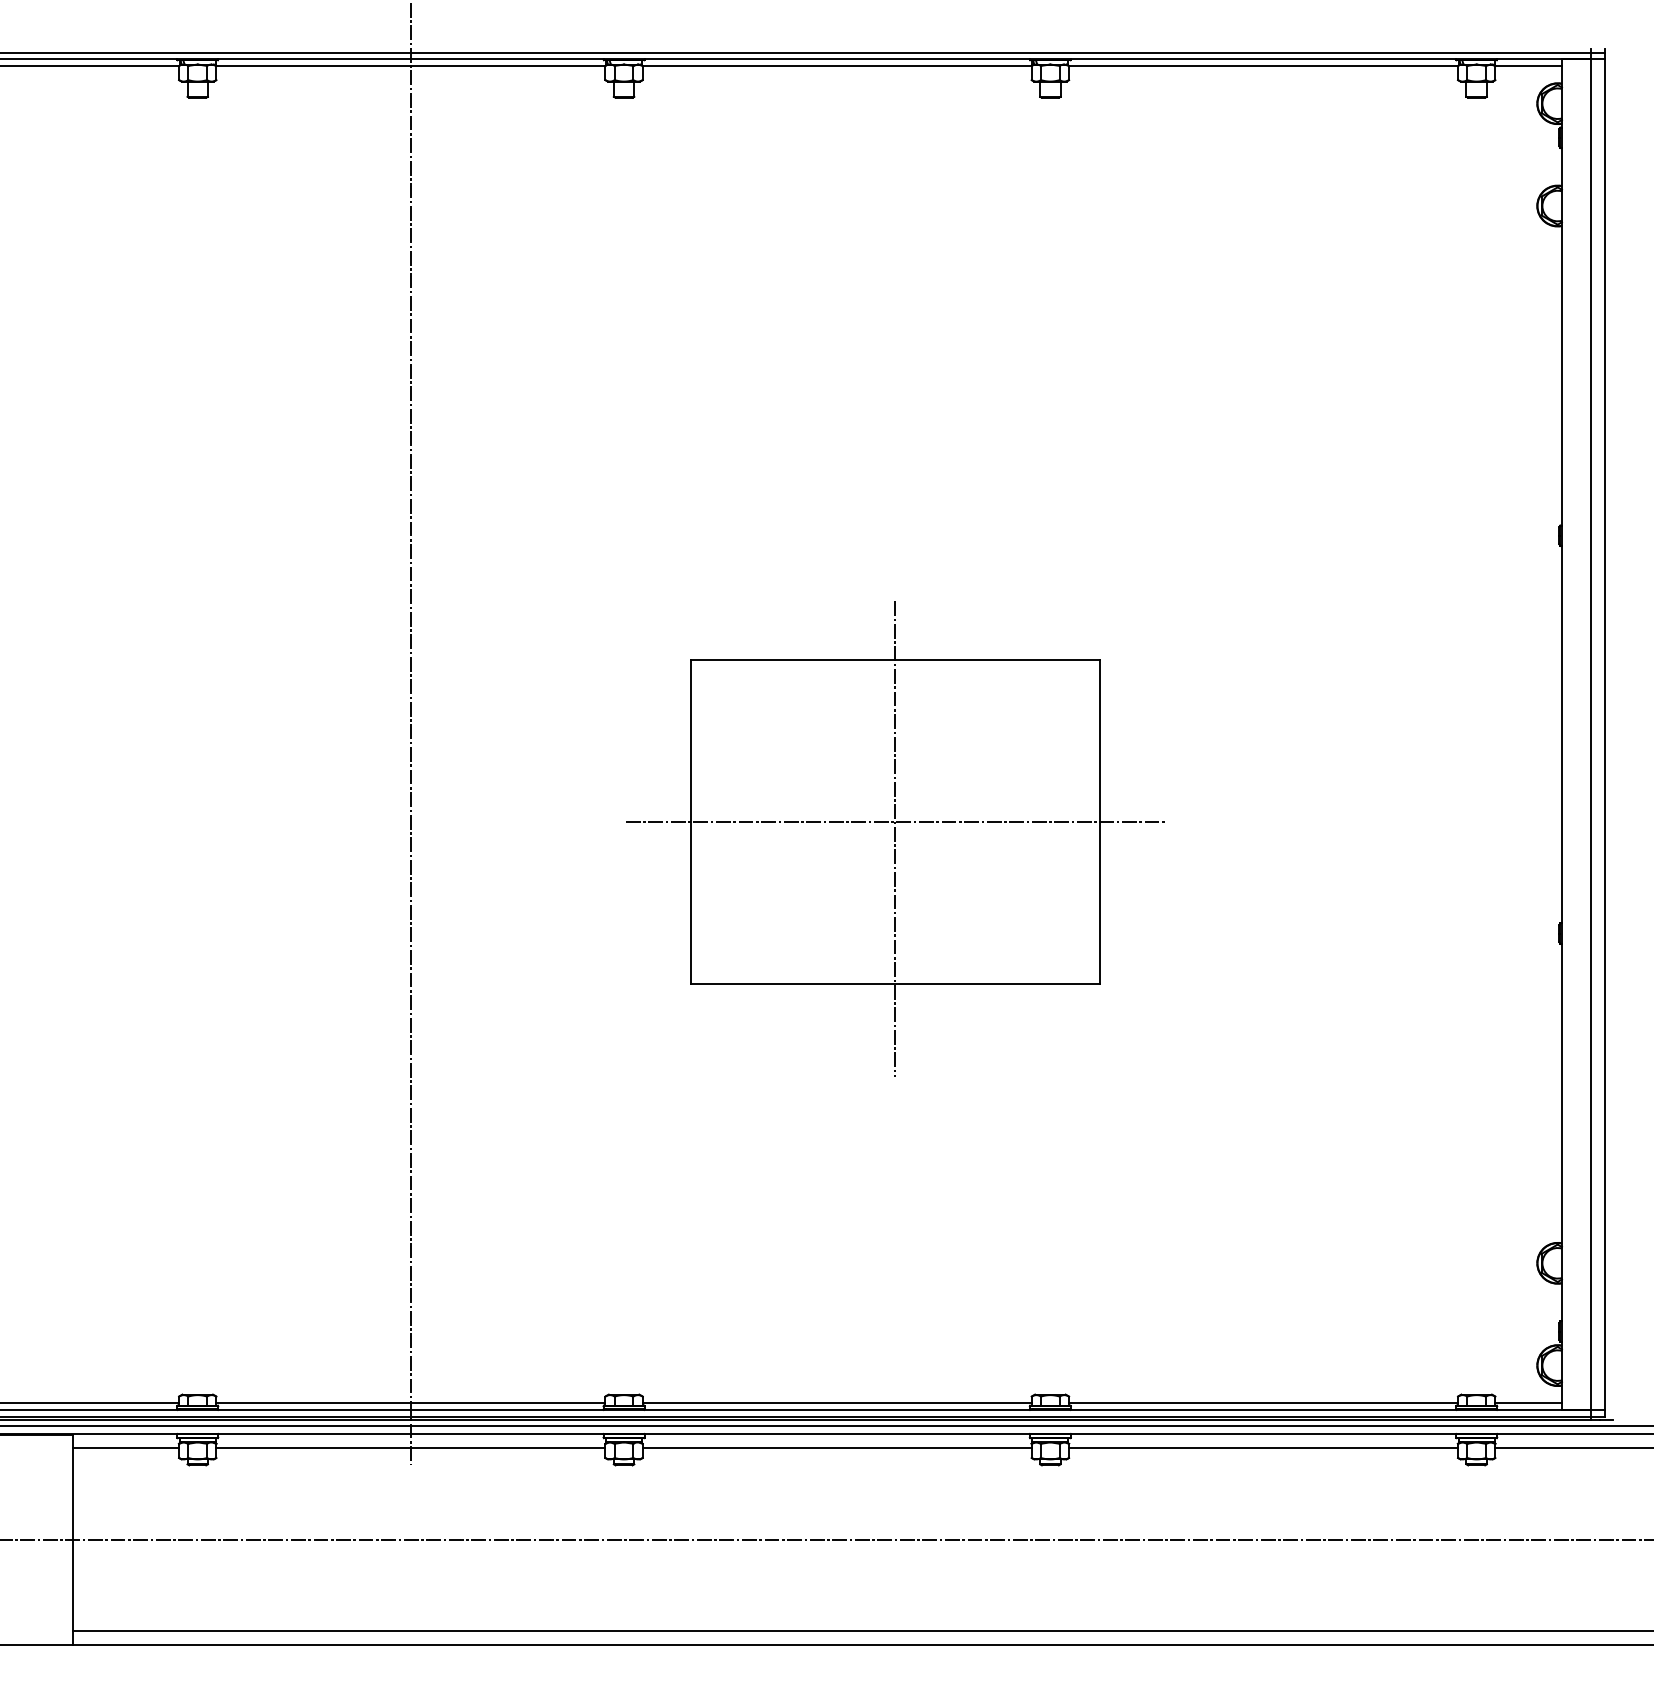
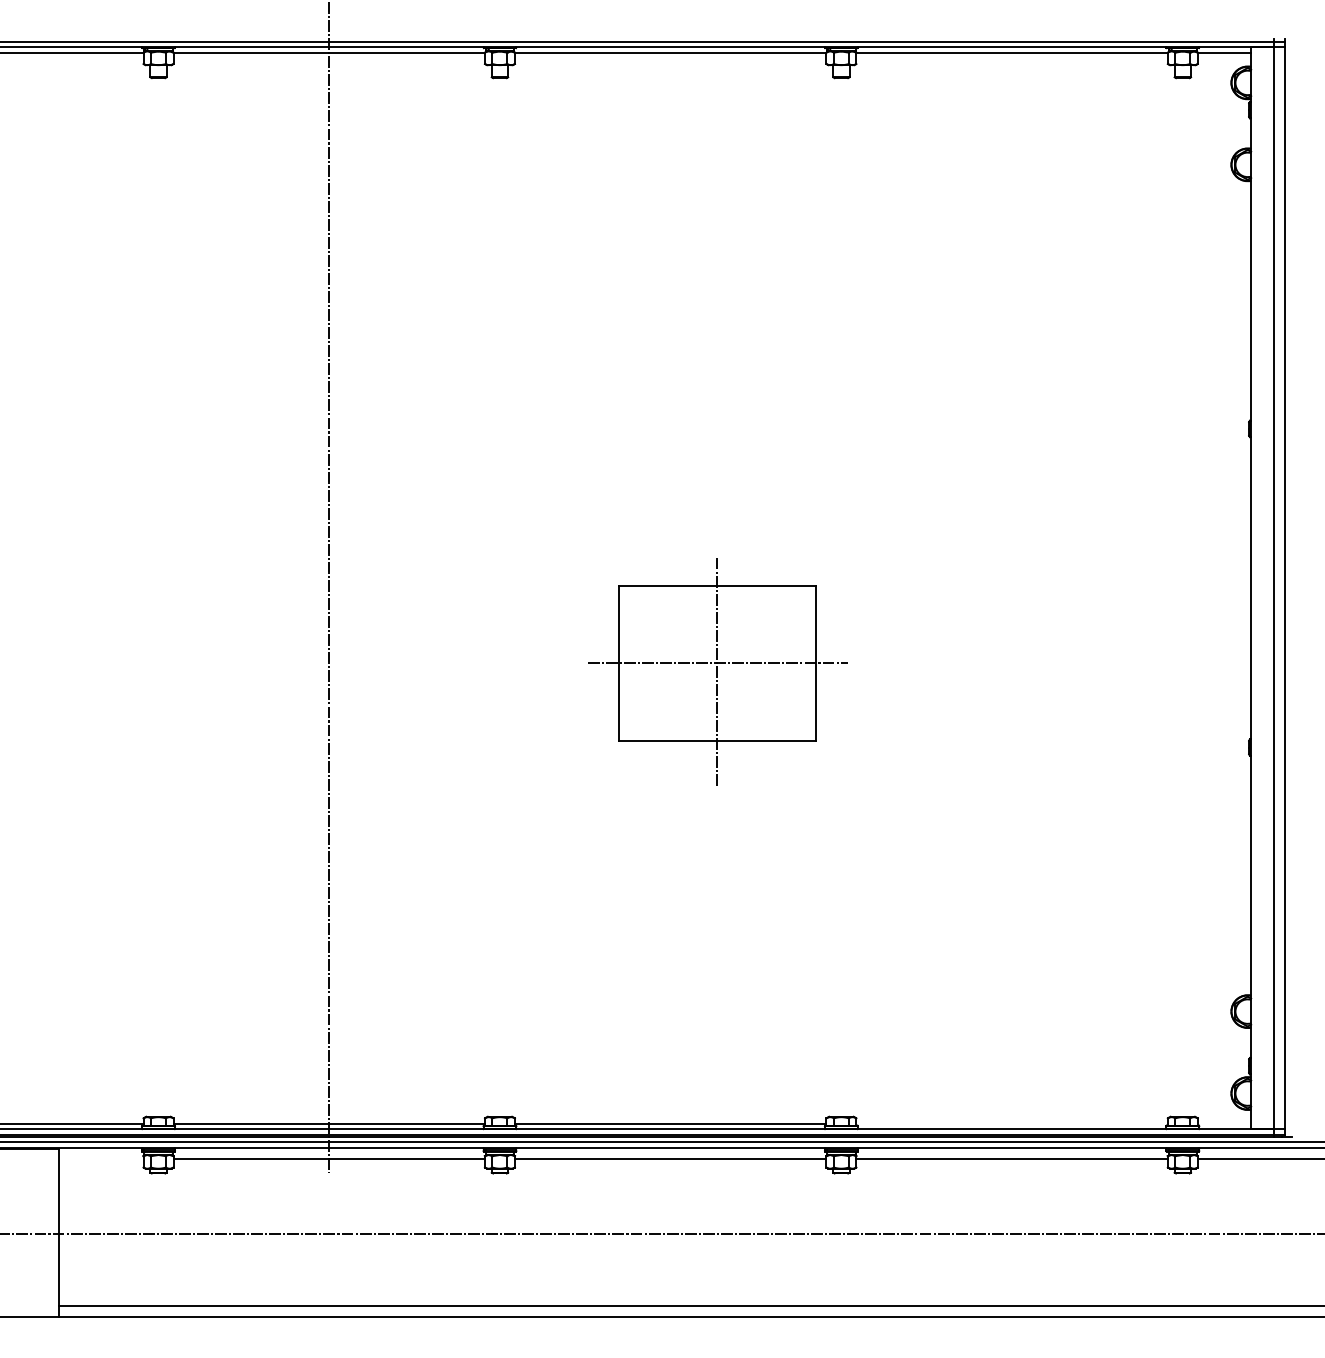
part: (895, 838) -> (717, 671), size x0.6
line: (1263, 1403) -> (1012, 1123), removed
line: (1528, 1403) -> (1224, 1123), removed
line: (126, 1447) -> (101, 1159), removed

